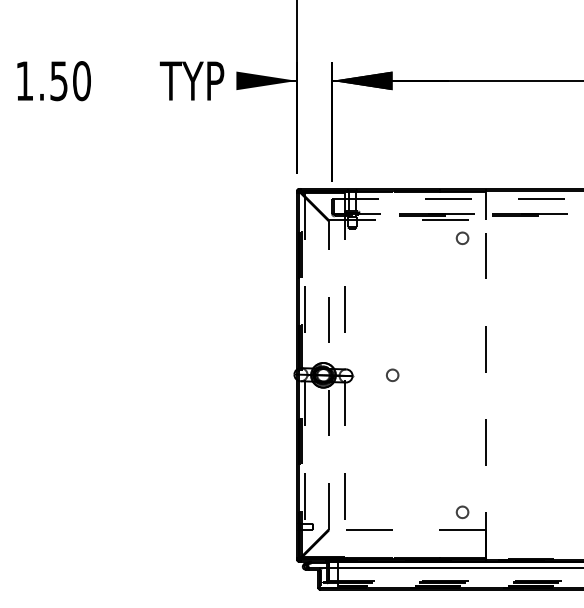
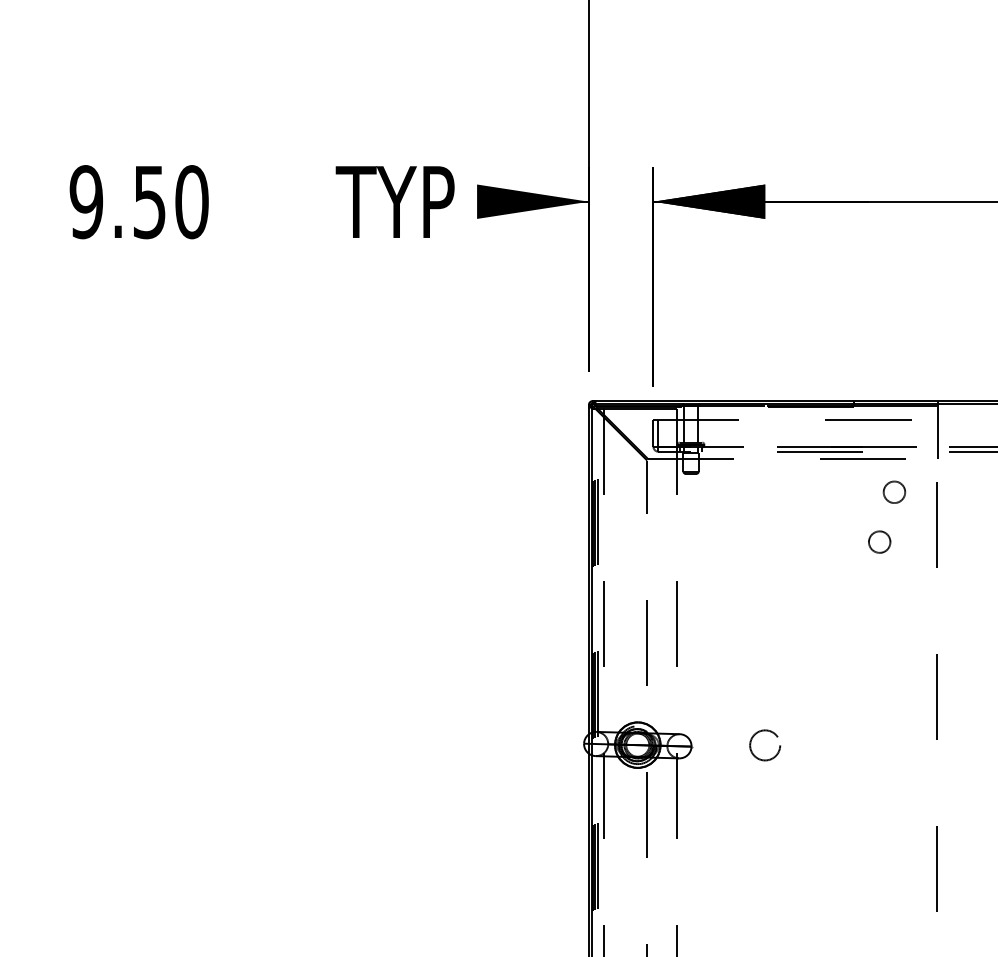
text: (24, 81) -> (85, 202), 1.50 -> 9.50
circle: (454, 264) -> (879, 540), added
circle: (392, 374) -> (765, 743), size x1.4

